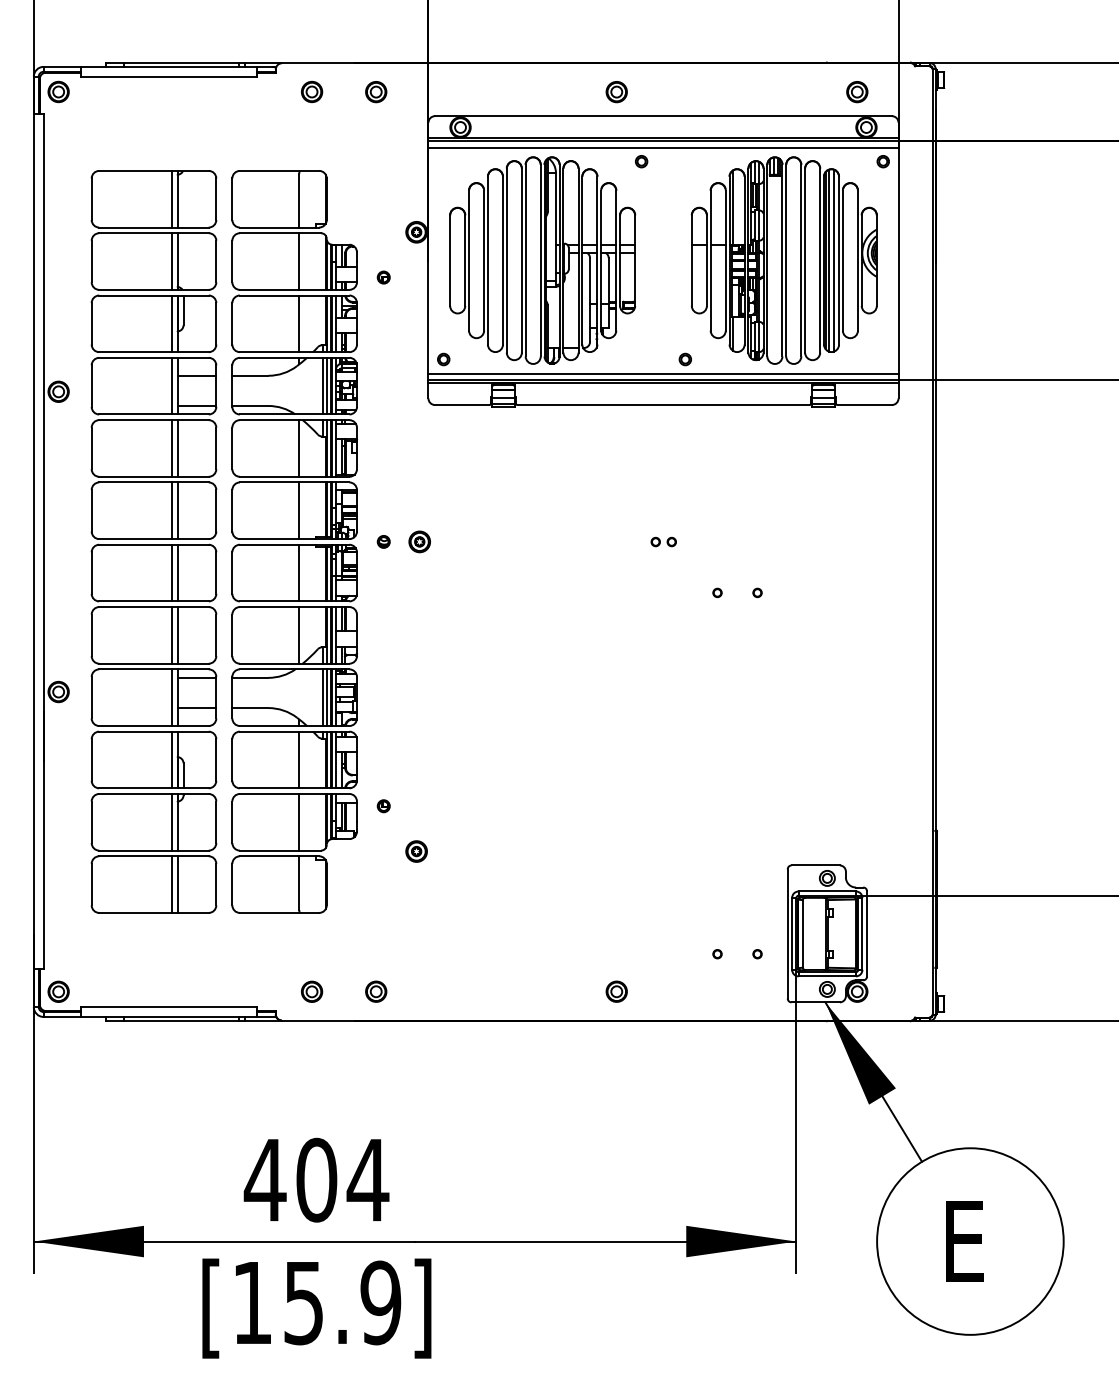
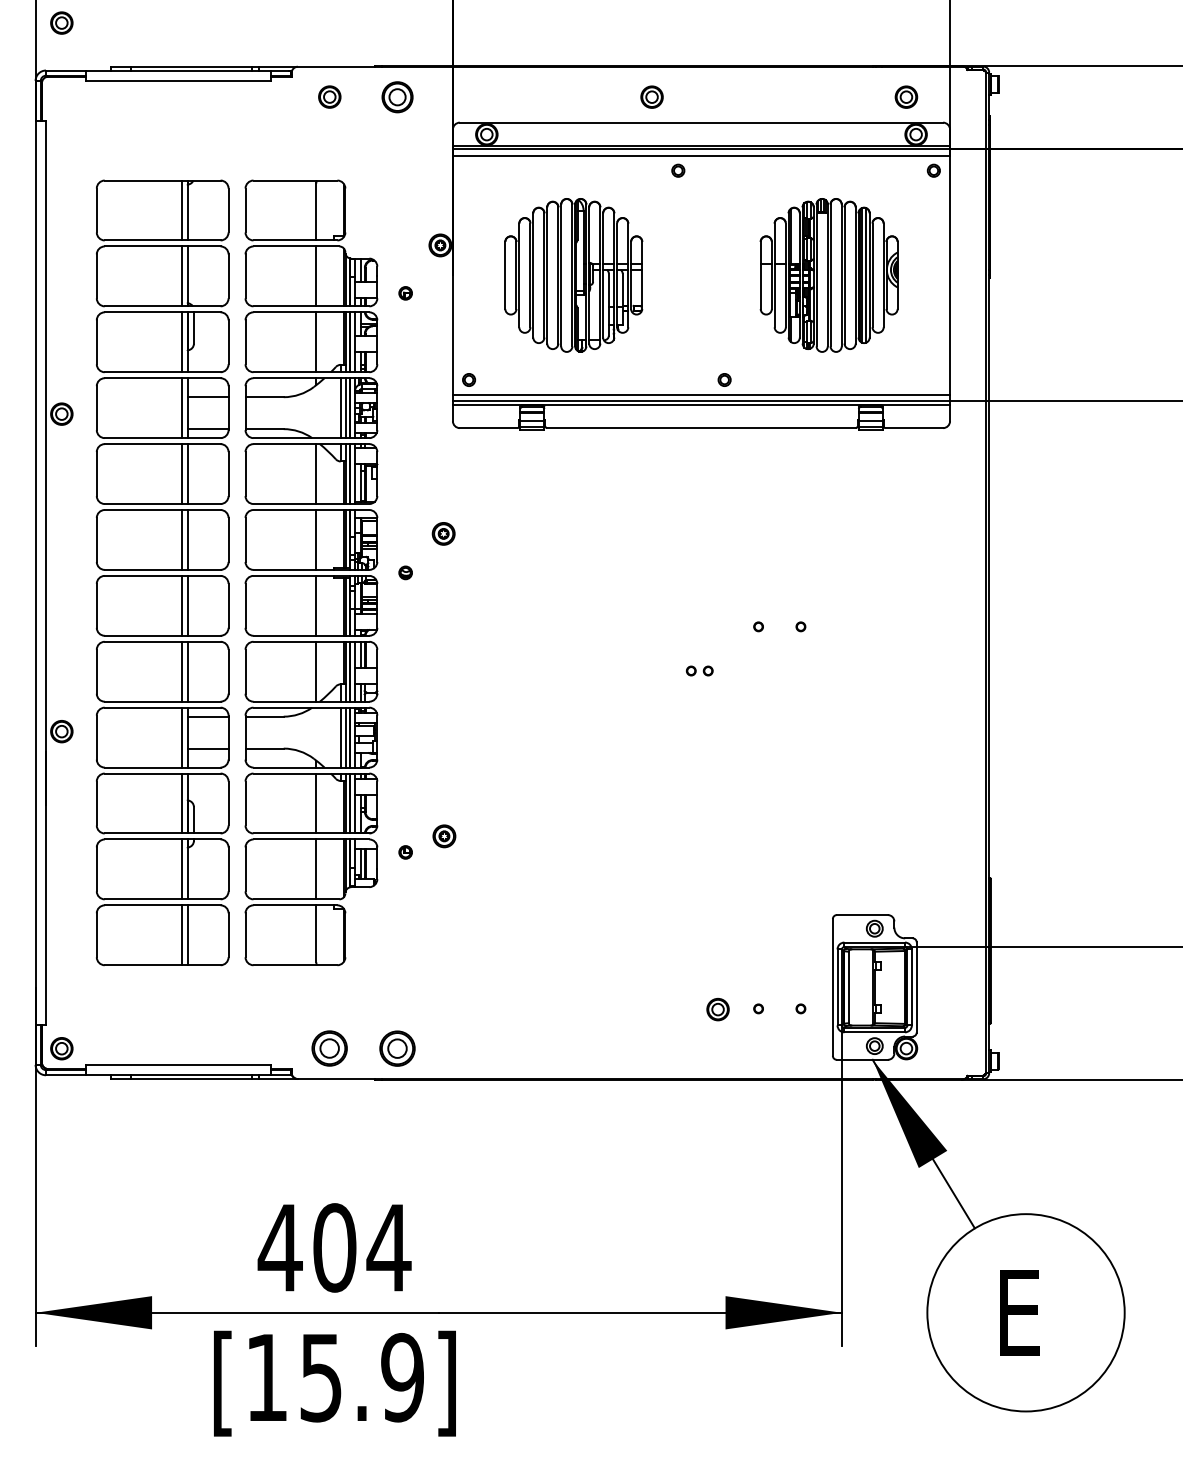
part: (58, 91) -> (61, 22), moved
part: (376, 91) -> (397, 96), size x1.4
part: (542, 260) -> (573, 275), size x0.7
part: (783, 260) -> (828, 275), size x0.7
part: (419, 541) -> (443, 533), moved
part: (663, 541) -> (699, 670), moved
part: (416, 851) -> (444, 836), moved
part: (311, 991) -> (329, 1048), size x1.6
part: (376, 991) -> (397, 1048), size x1.6
part: (616, 991) -> (717, 1009), moved

